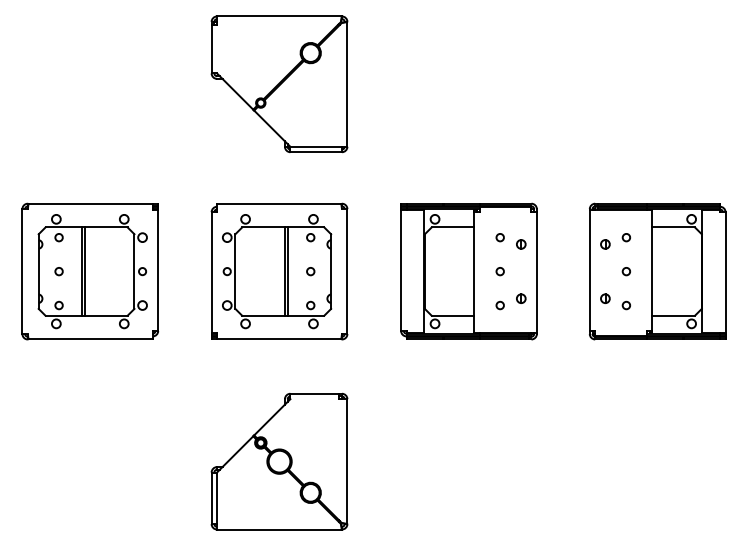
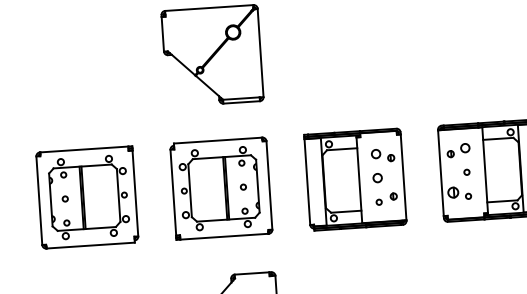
circle: (499, 237) -> (375, 154), size x1.6
circle: (626, 237) -> (465, 148), size x1.6
circle: (499, 271) -> (377, 178), size x1.6
part: (605, 298) -> (453, 192), size x1.6

